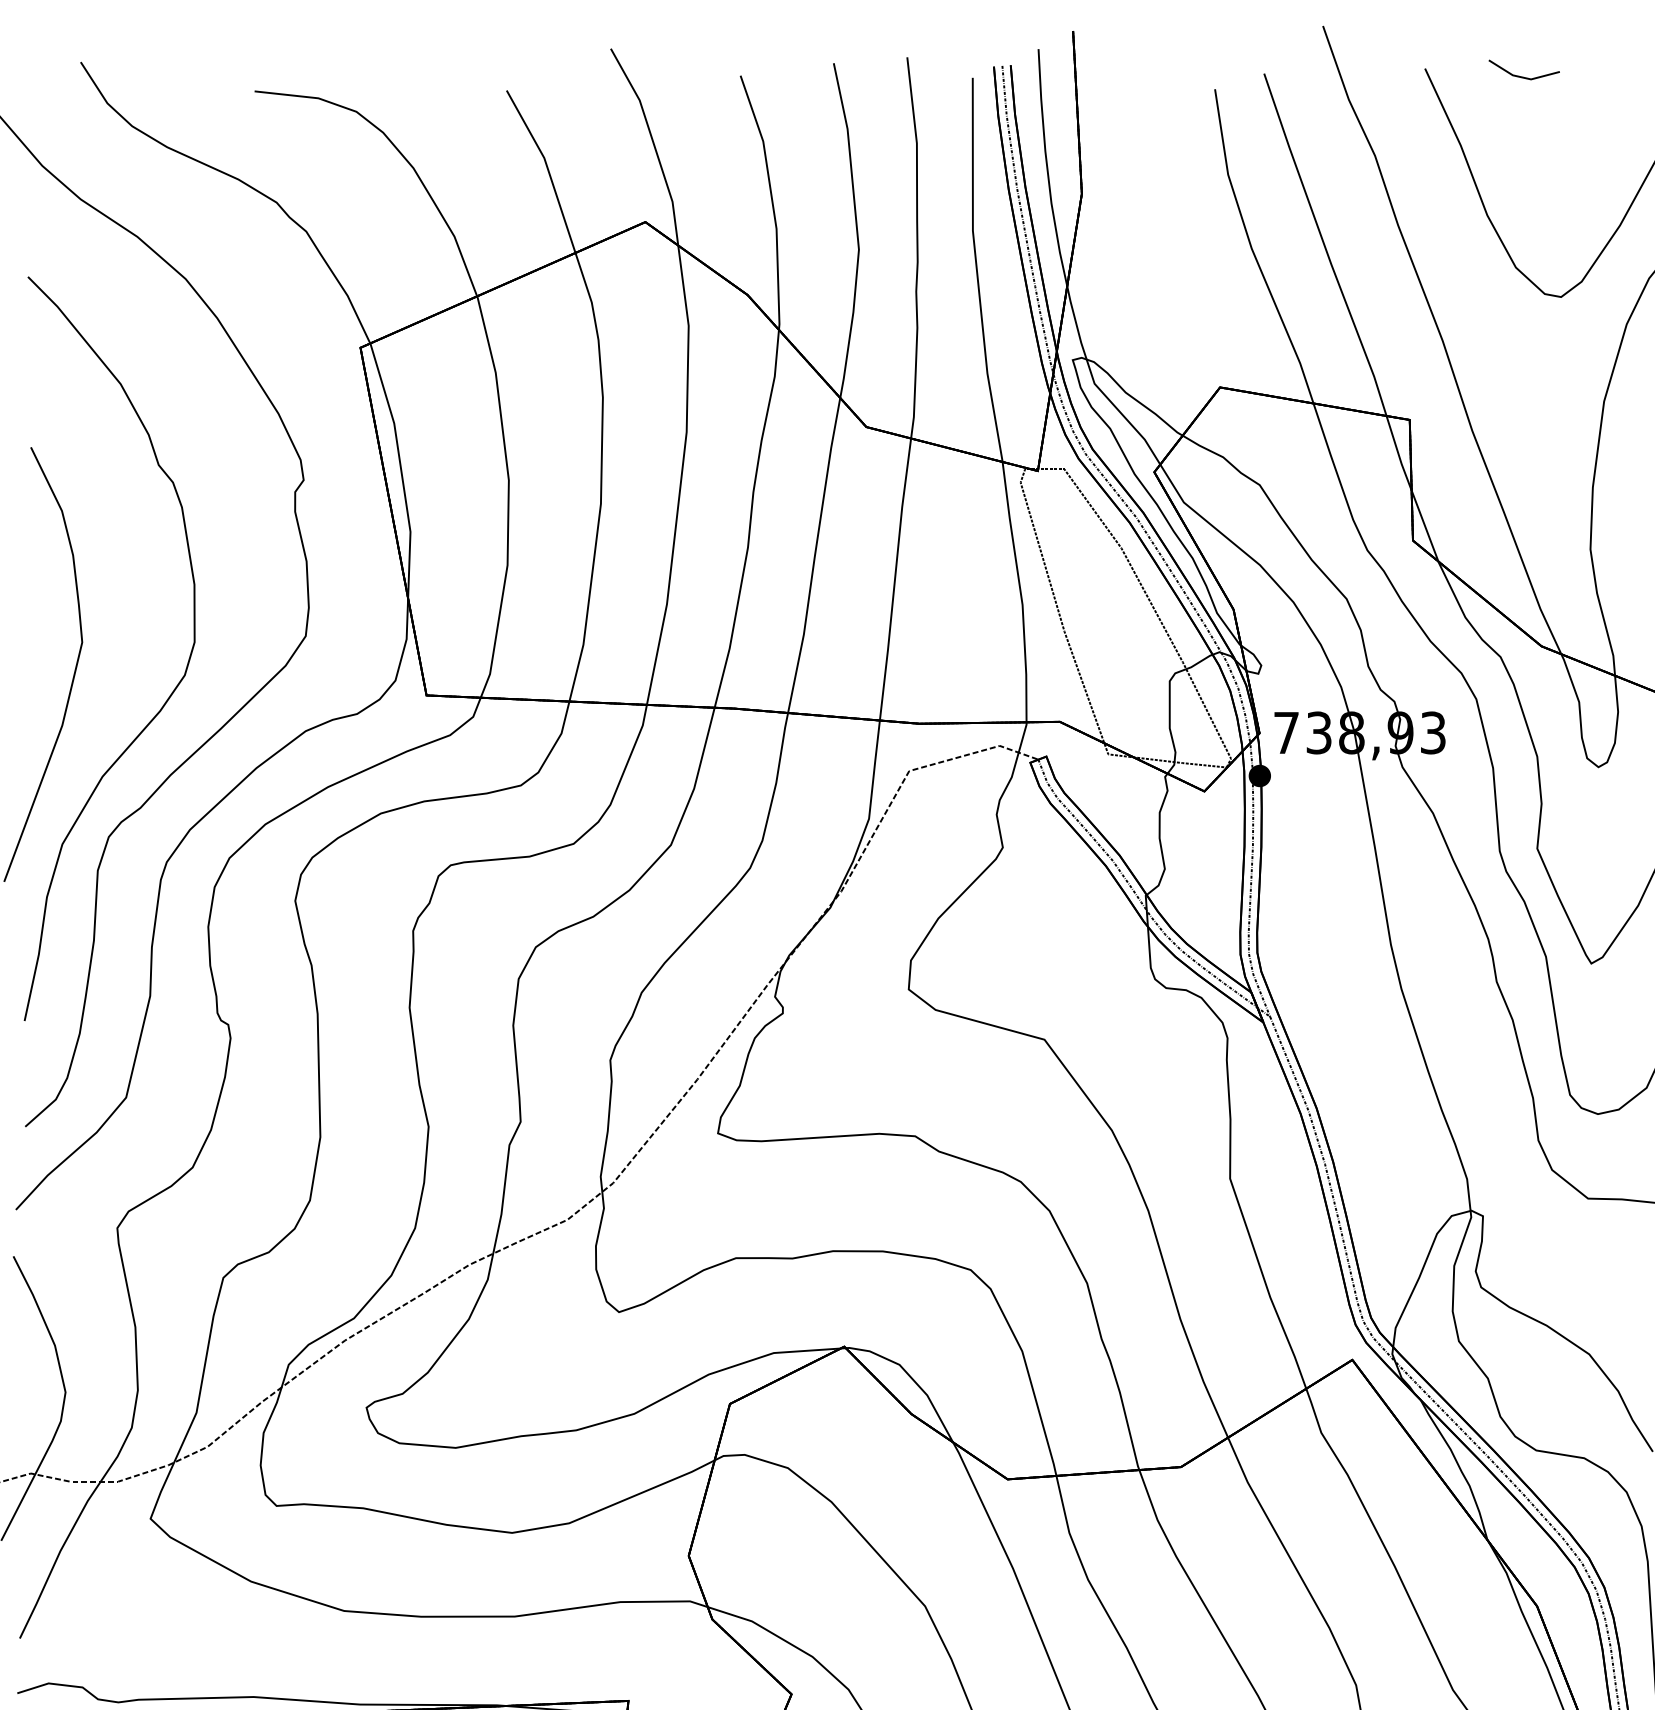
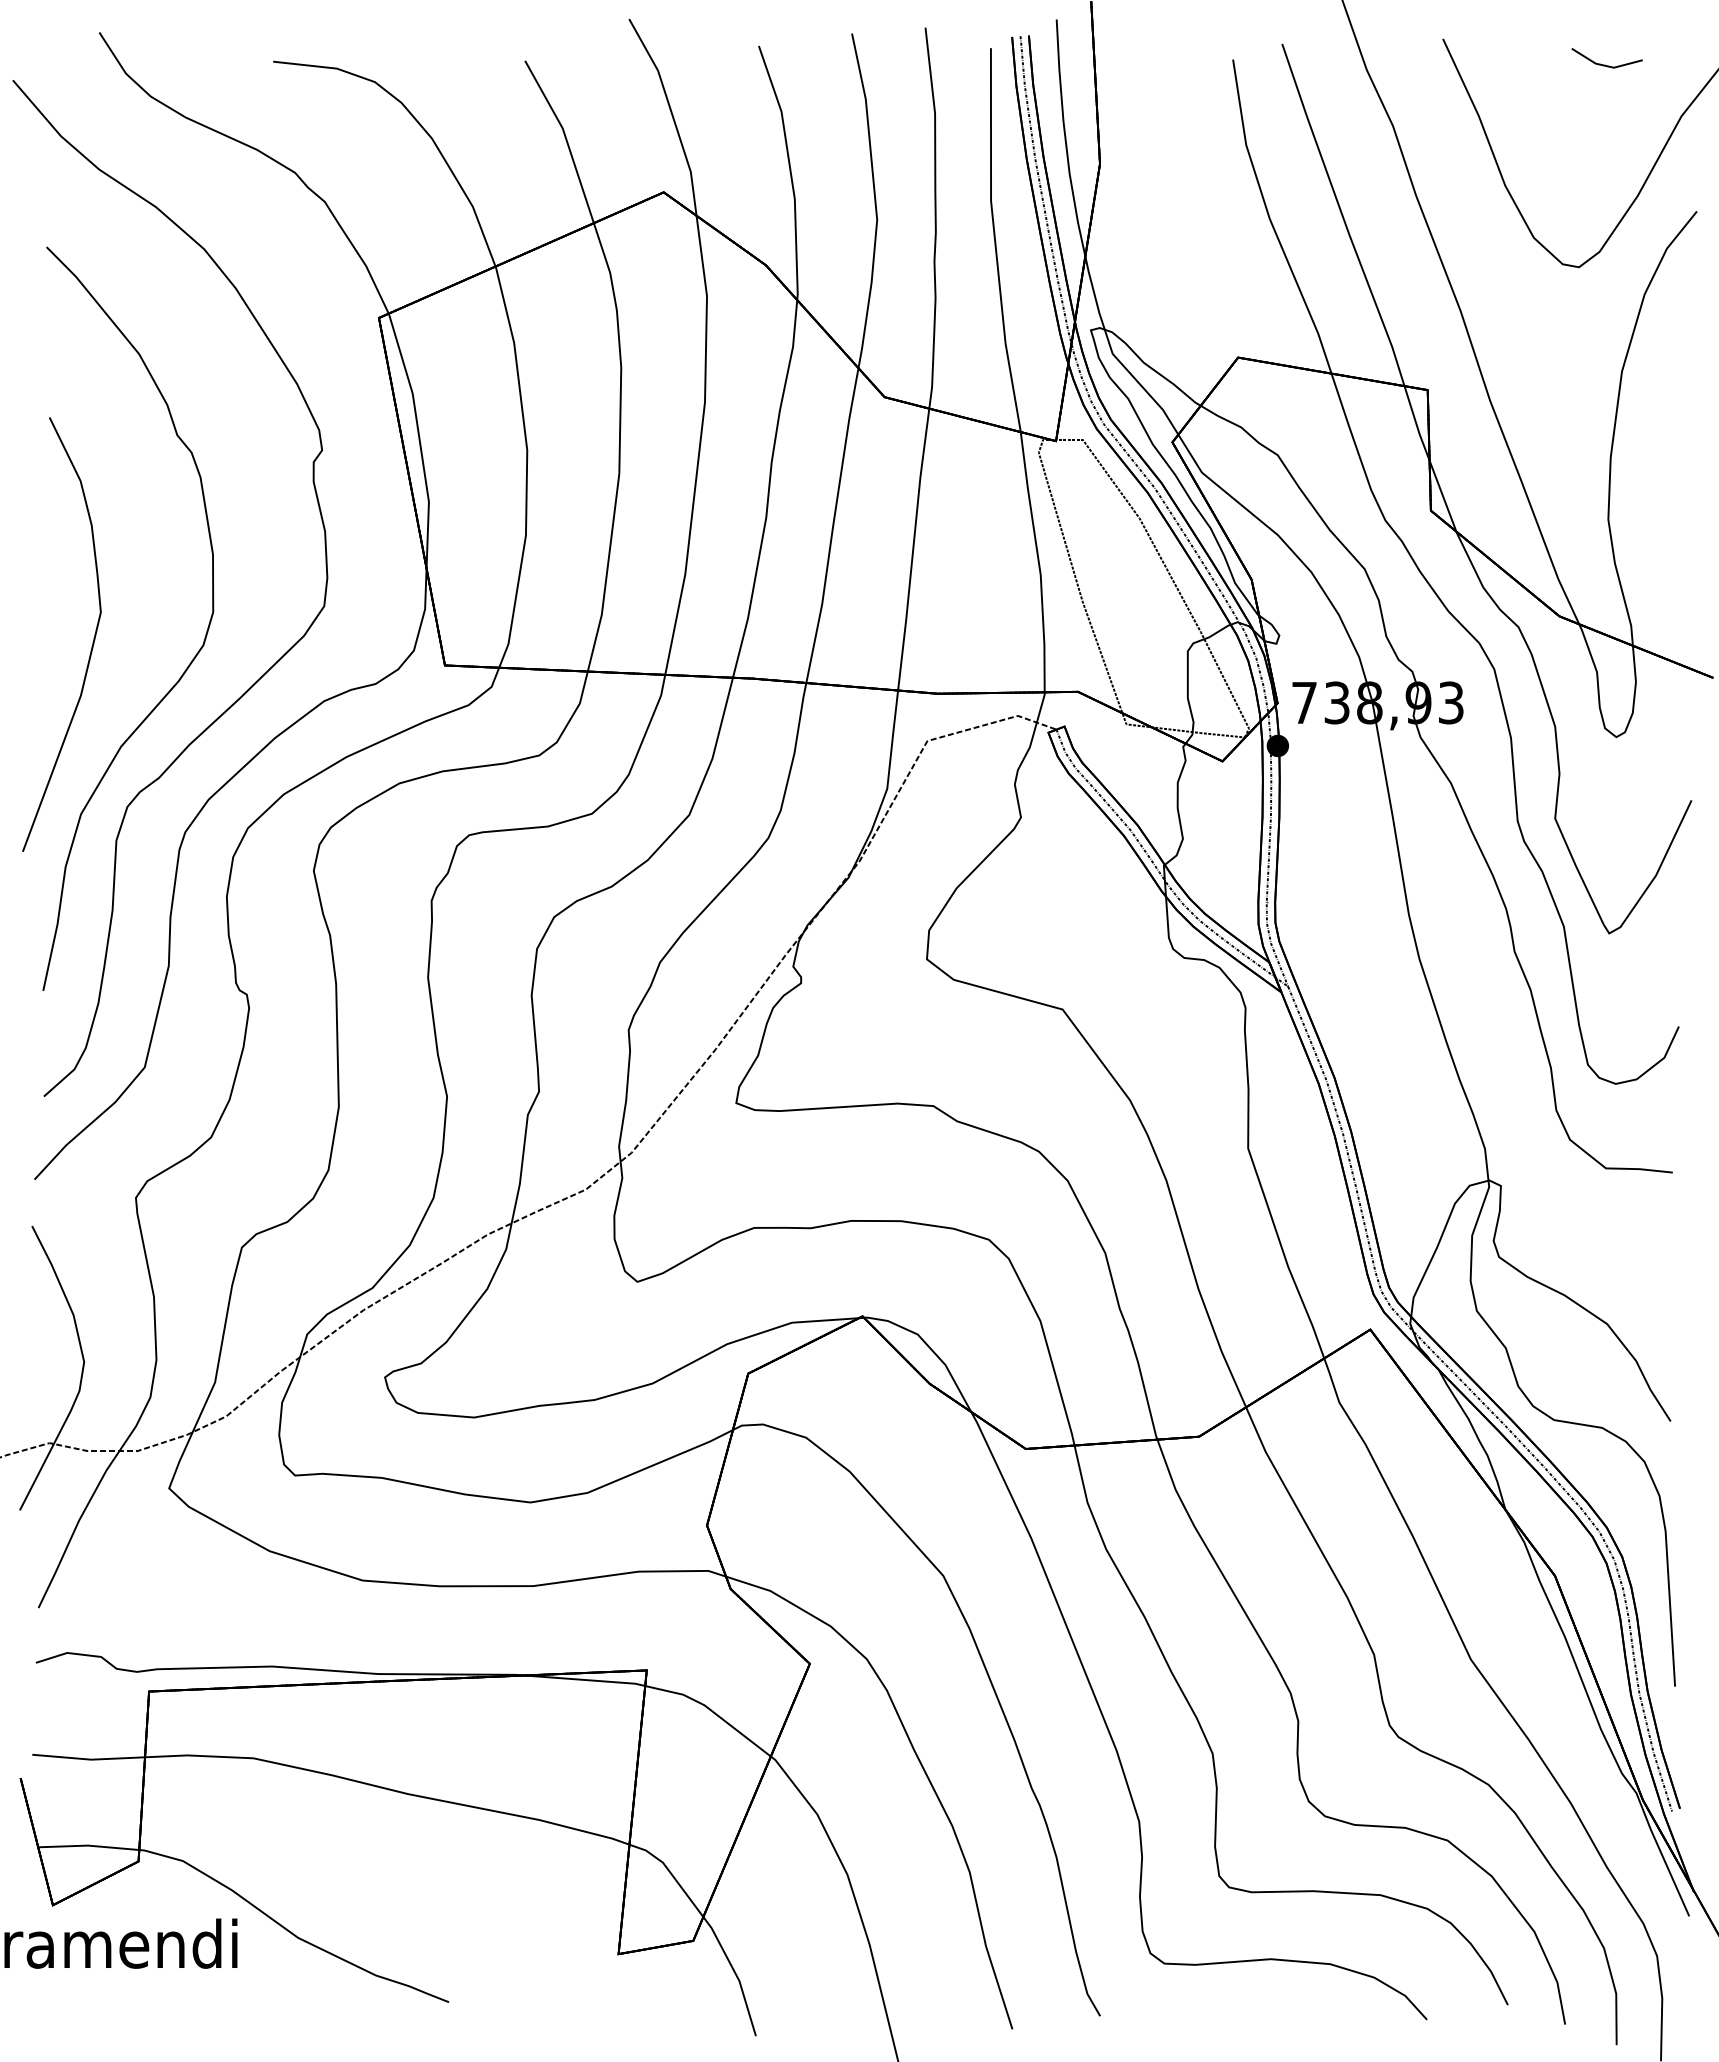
line: (1522, 76) -> (1605, 64), moved

